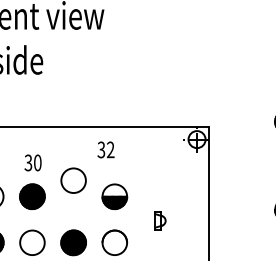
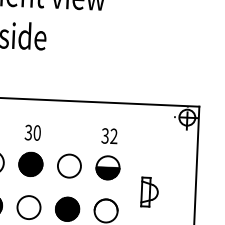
text: (105, 149) -> (109, 135), moved
circle: (73, 180) -> (69, 165), moved
part: (160, 220) -> (149, 191), size x1.67

